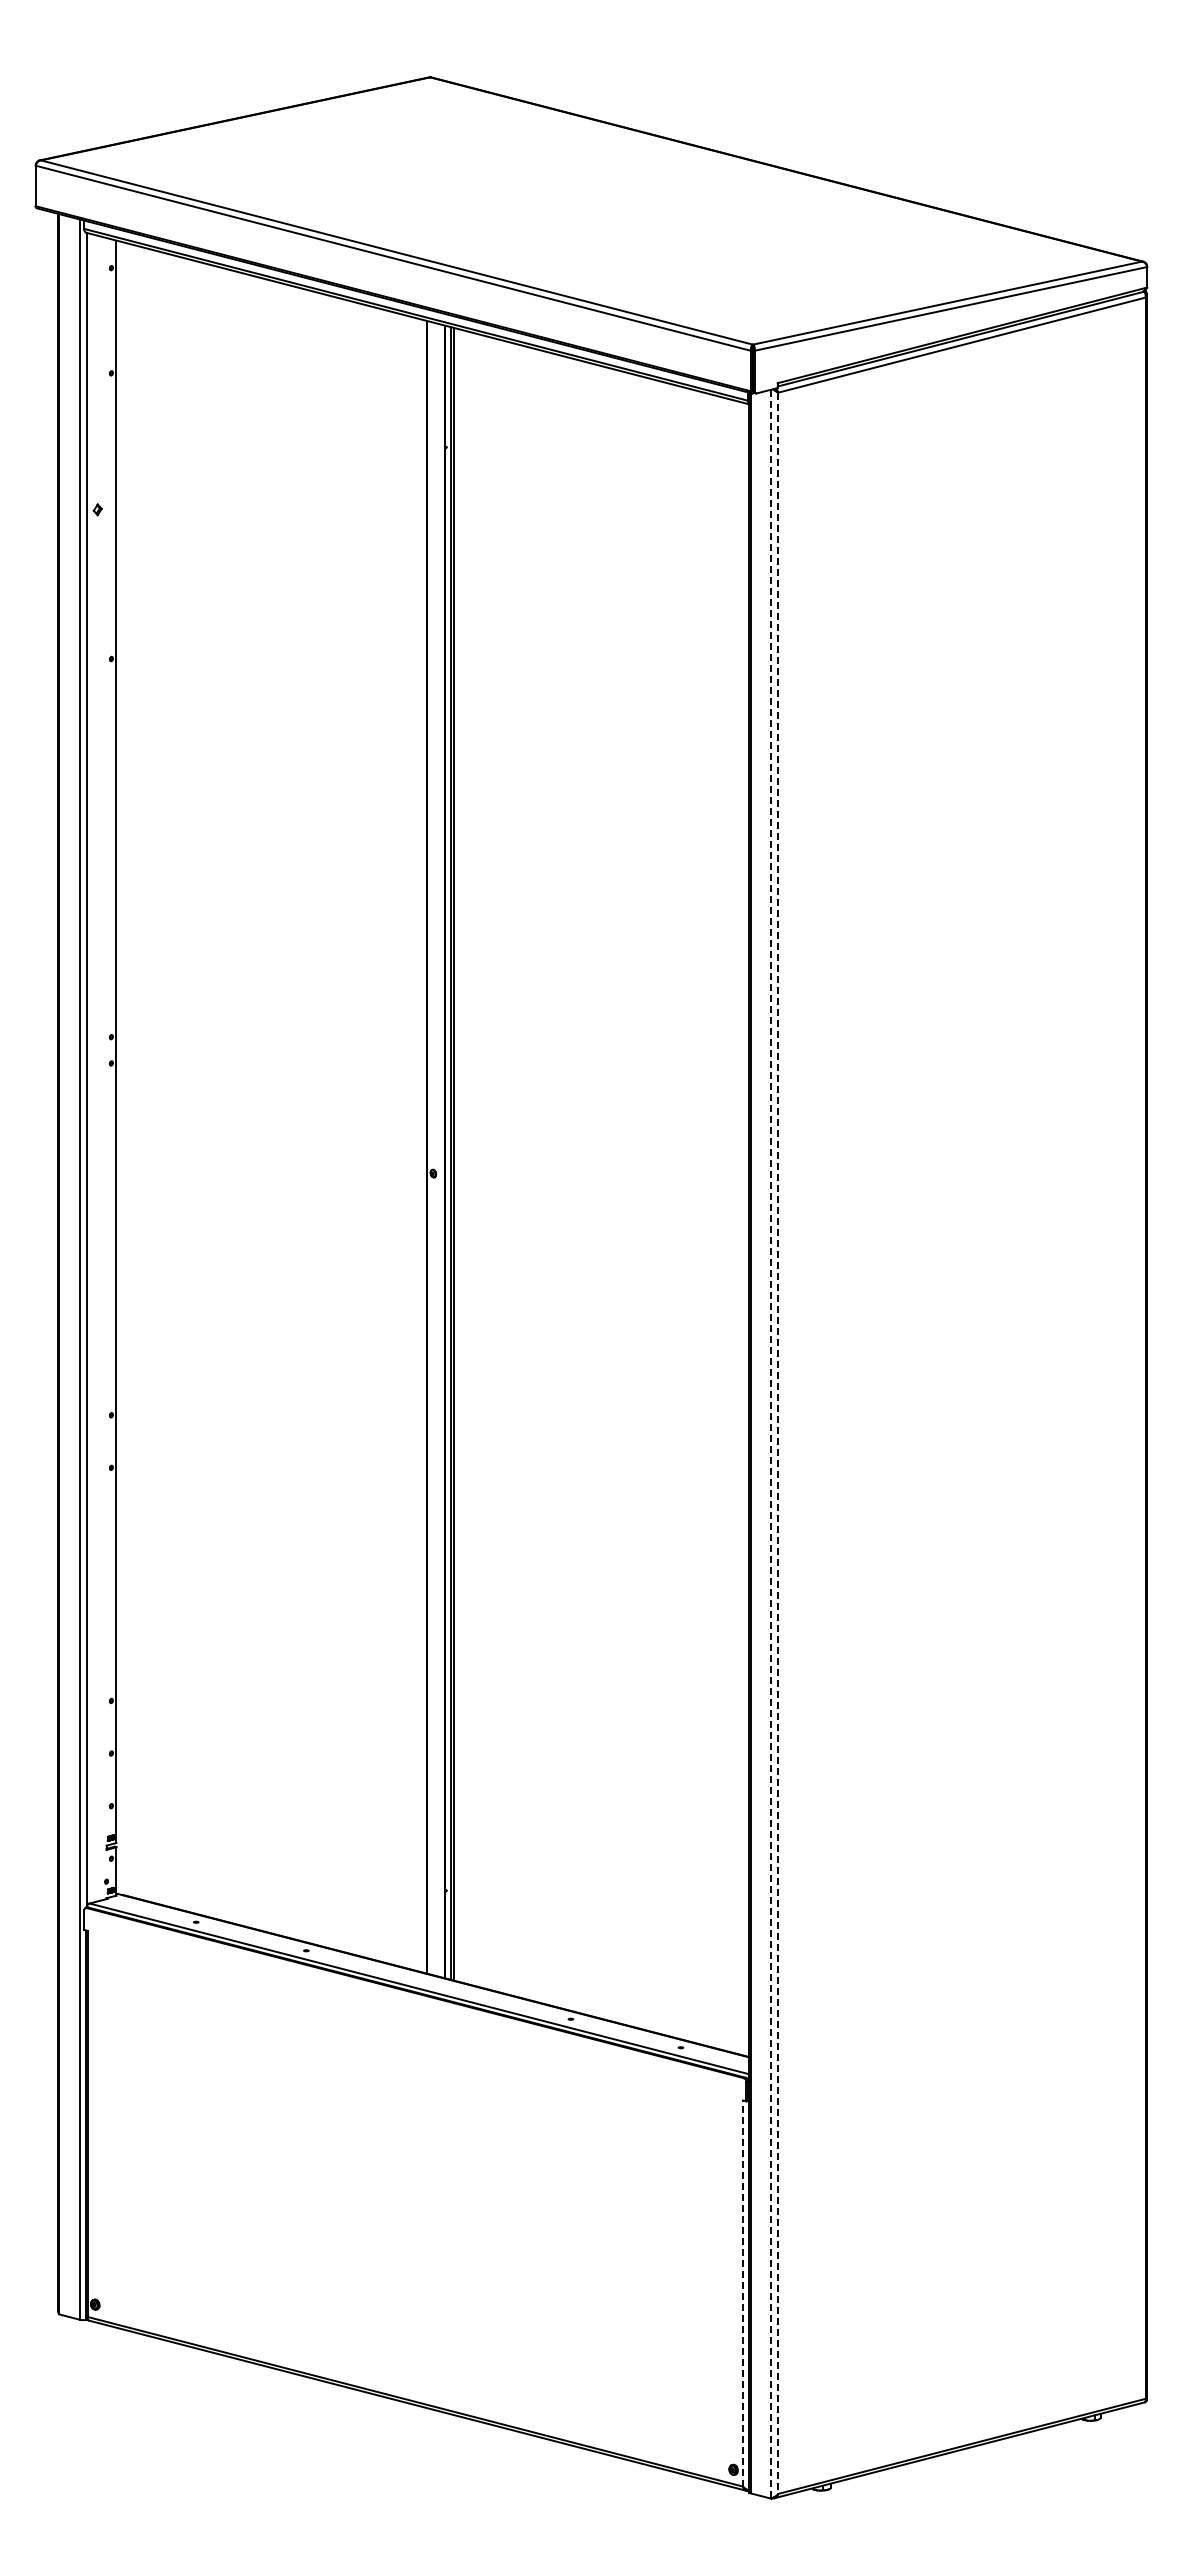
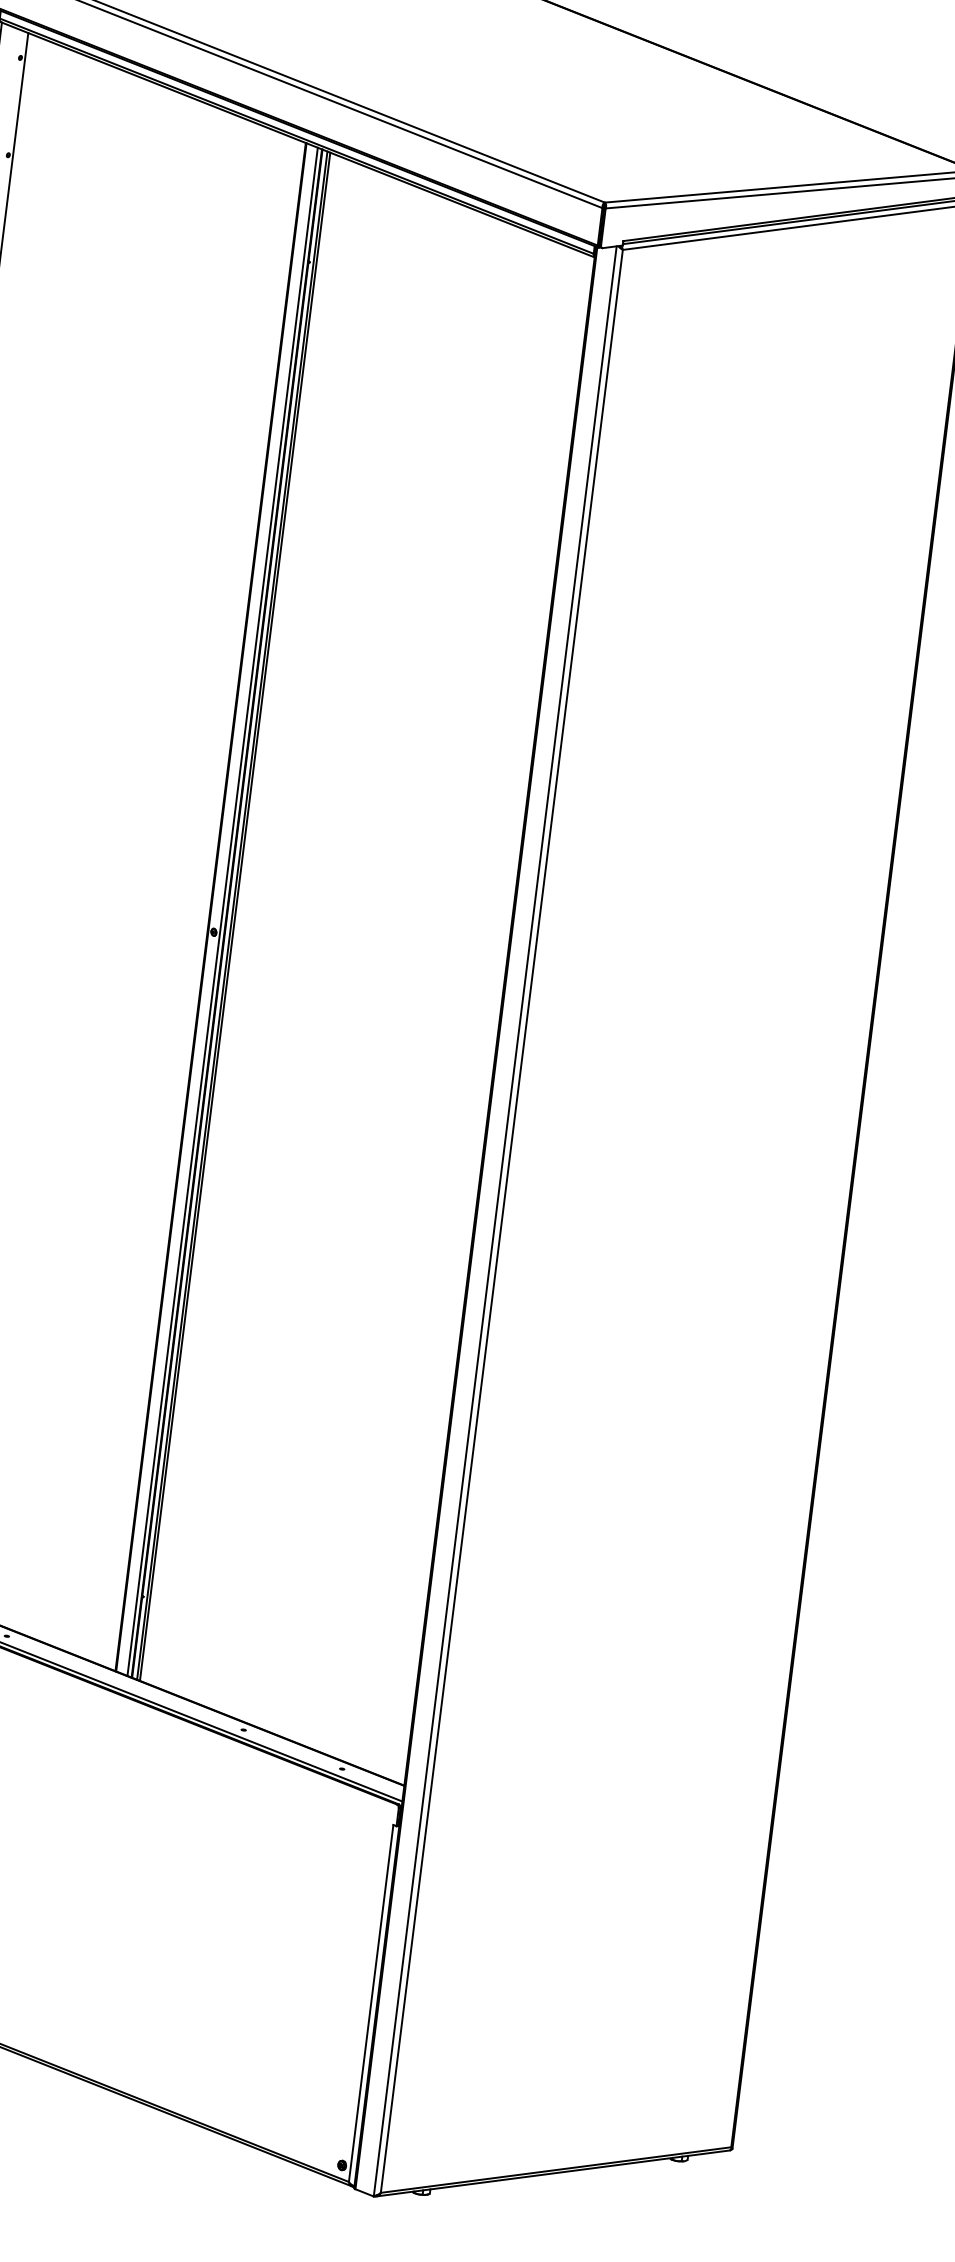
line: (439, 1150) -> (222, 911), added
line: (778, 1443) -> (501, 1221), dashed -> solid
line: (771, 1444) -> (495, 1221), dashed -> solid
line: (742, 2293) -> (370, 2003), dashed -> solid

